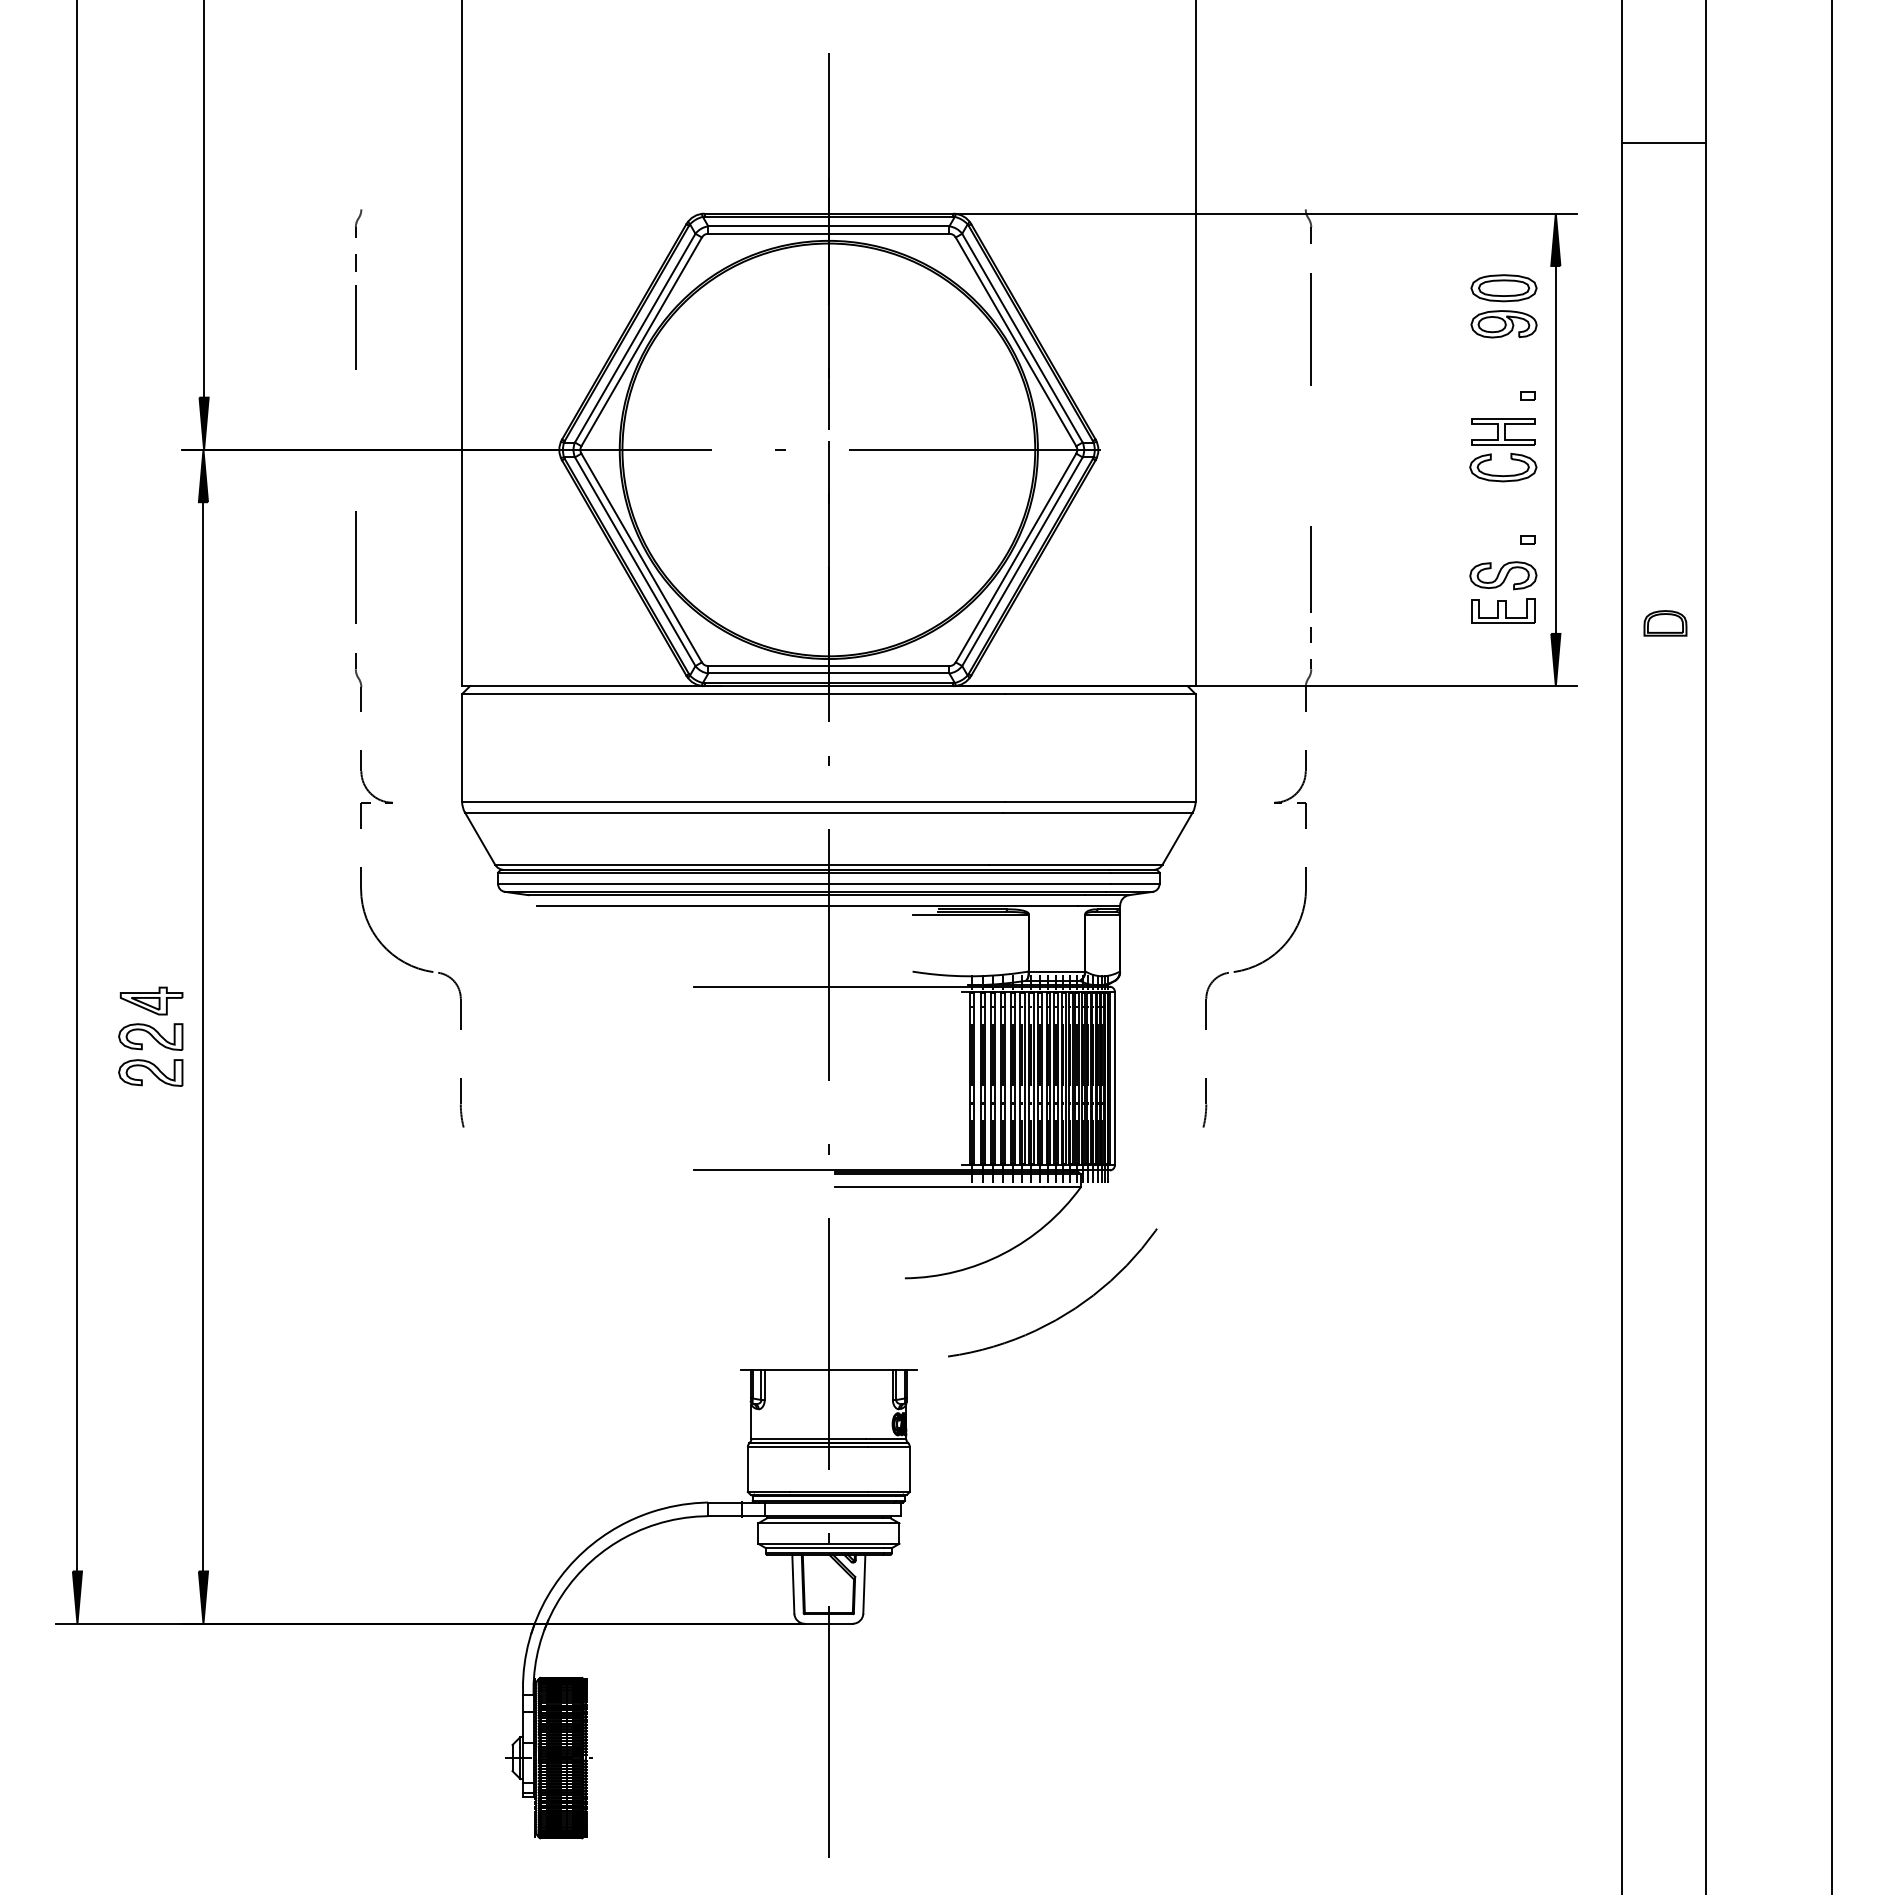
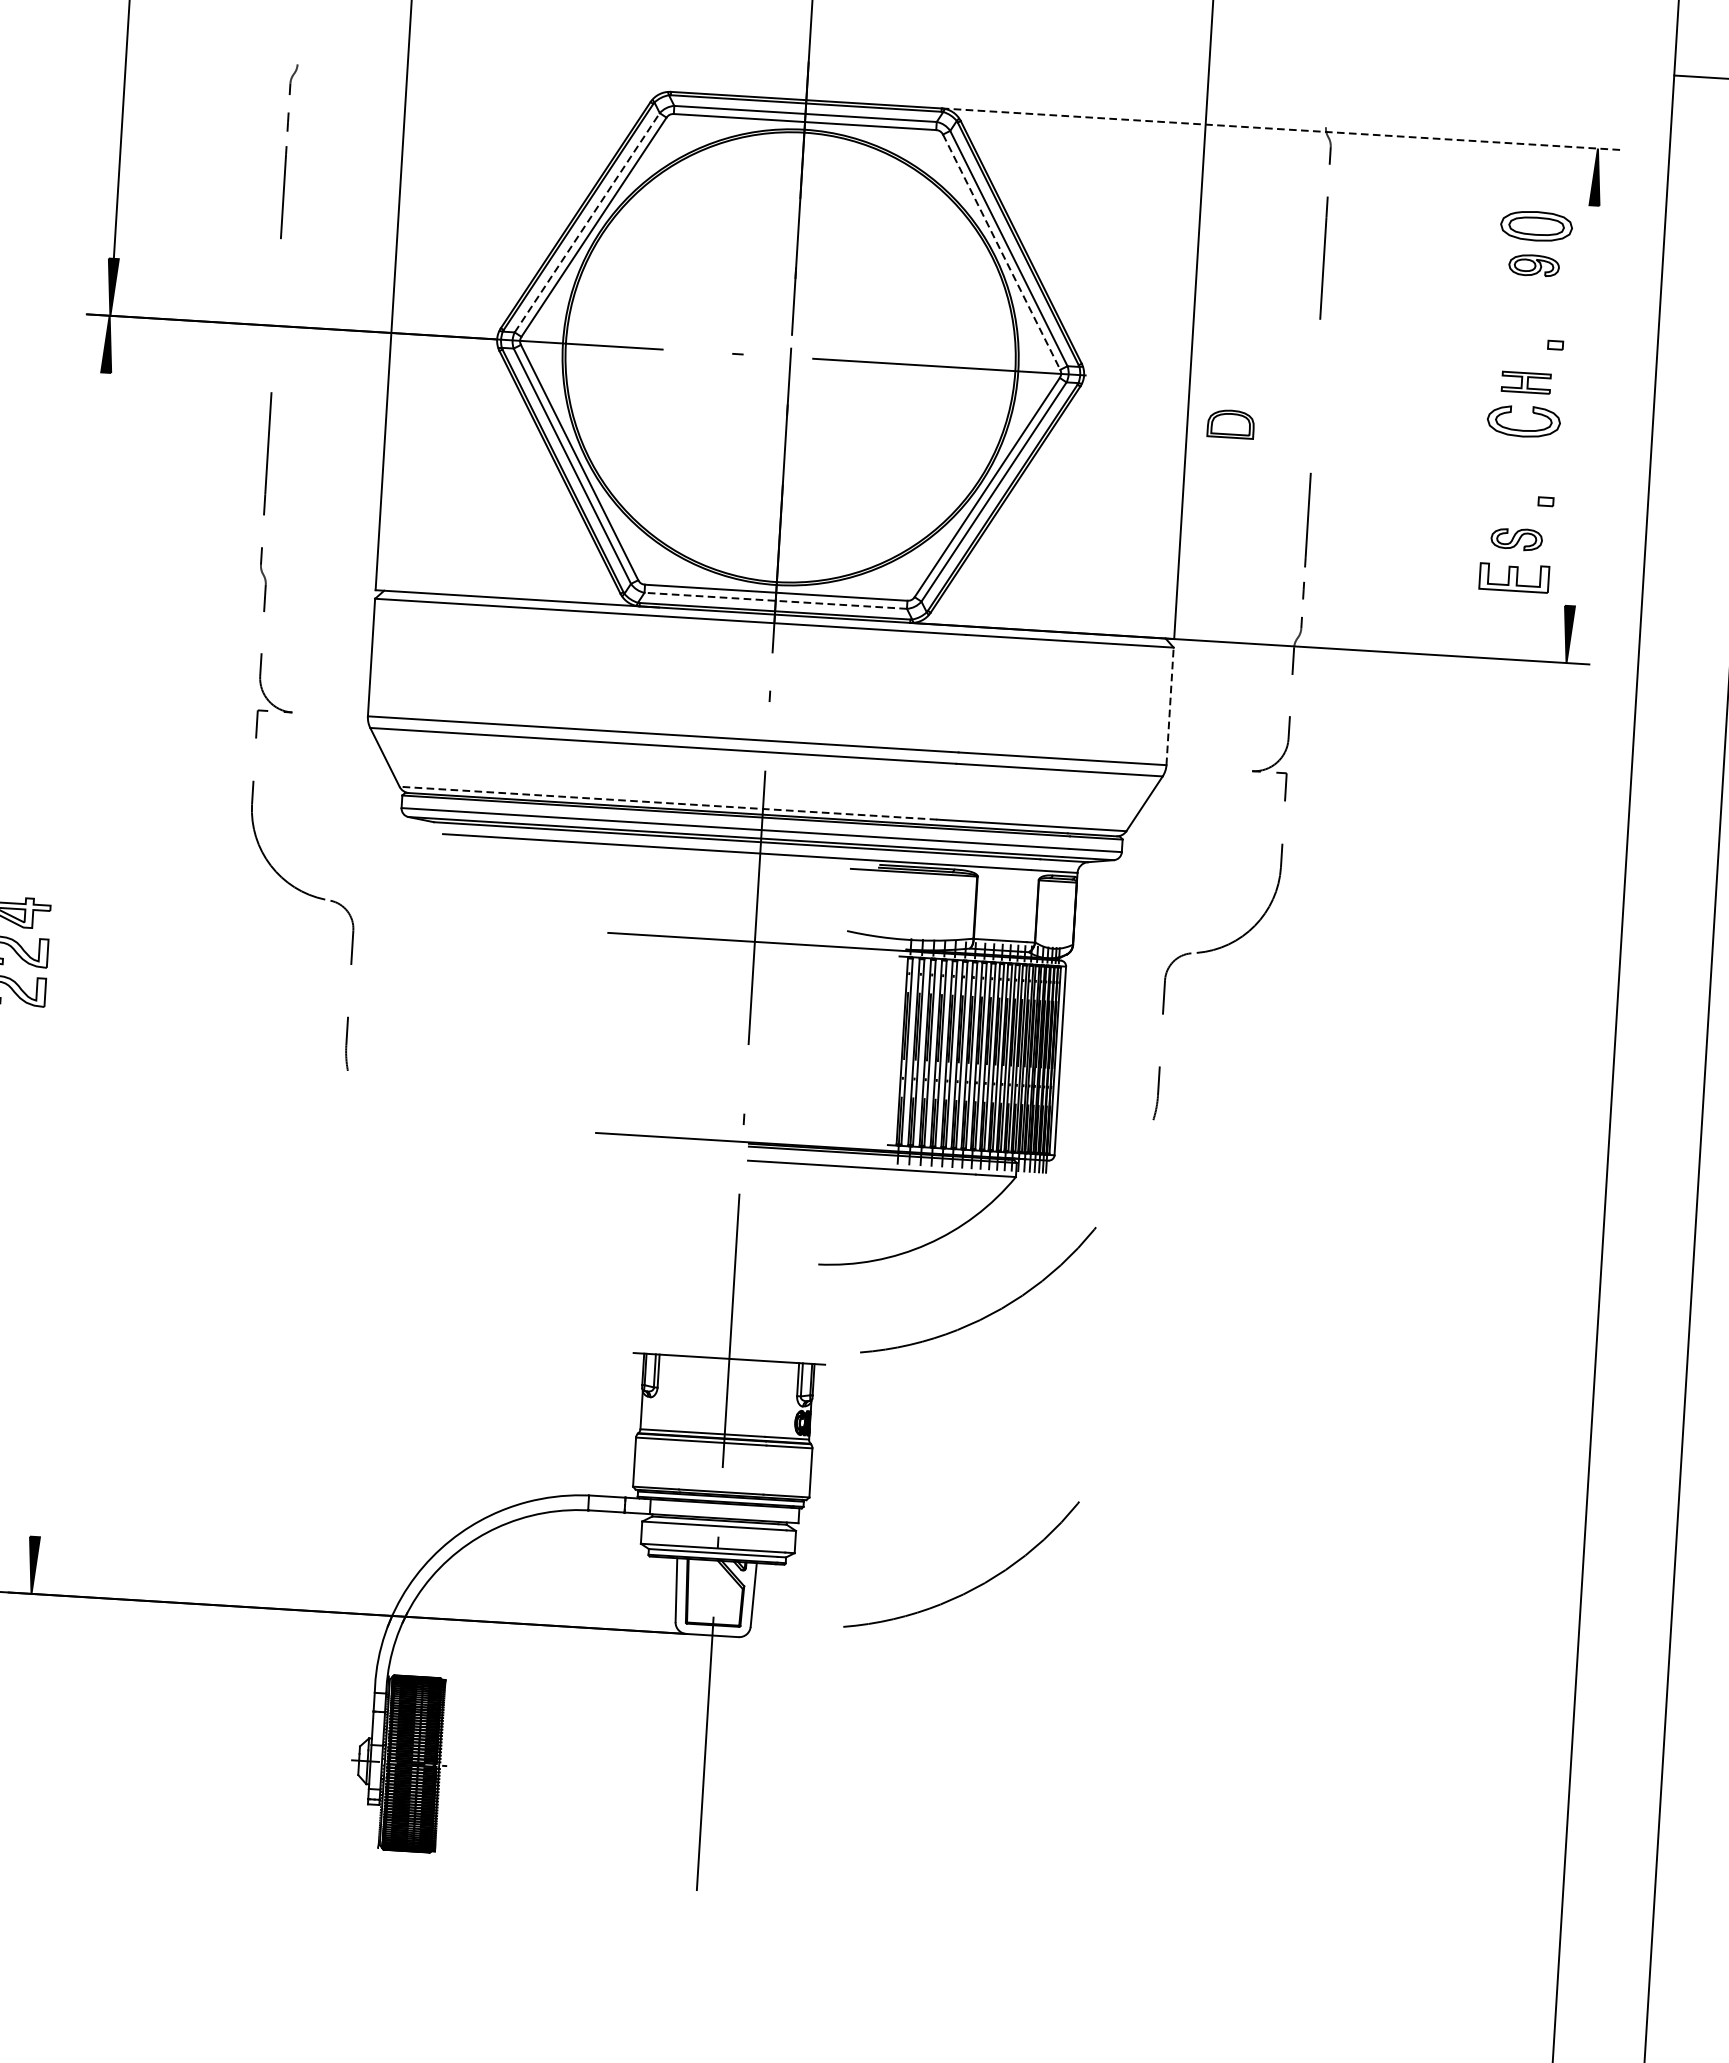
line: (1264, 213) -> (1280, 128), solid -> dashed
part: (1503, 324) -> (1533, 265), size x0.7
line: (635, 337) -> (587, 222), solid -> dashed
line: (1016, 342) -> (1002, 252), solid -> dashed
part: (1503, 431) -> (1526, 382), size x0.7
line: (1555, 449) -> (1581, 405), removed
part: (1503, 575) -> (1516, 539), size x0.7
part: (1665, 623) -> (1230, 424), moved
line: (828, 673) -> (775, 600), solid -> dashed
line: (1195, 748) -> (1169, 706), solid -> dashed
line: (741, 864) -> (667, 802), solid -> dashed
line: (203, 1036) -> (70, 954), removed
arc: (1064, 1565) -> (972, 1587), added

